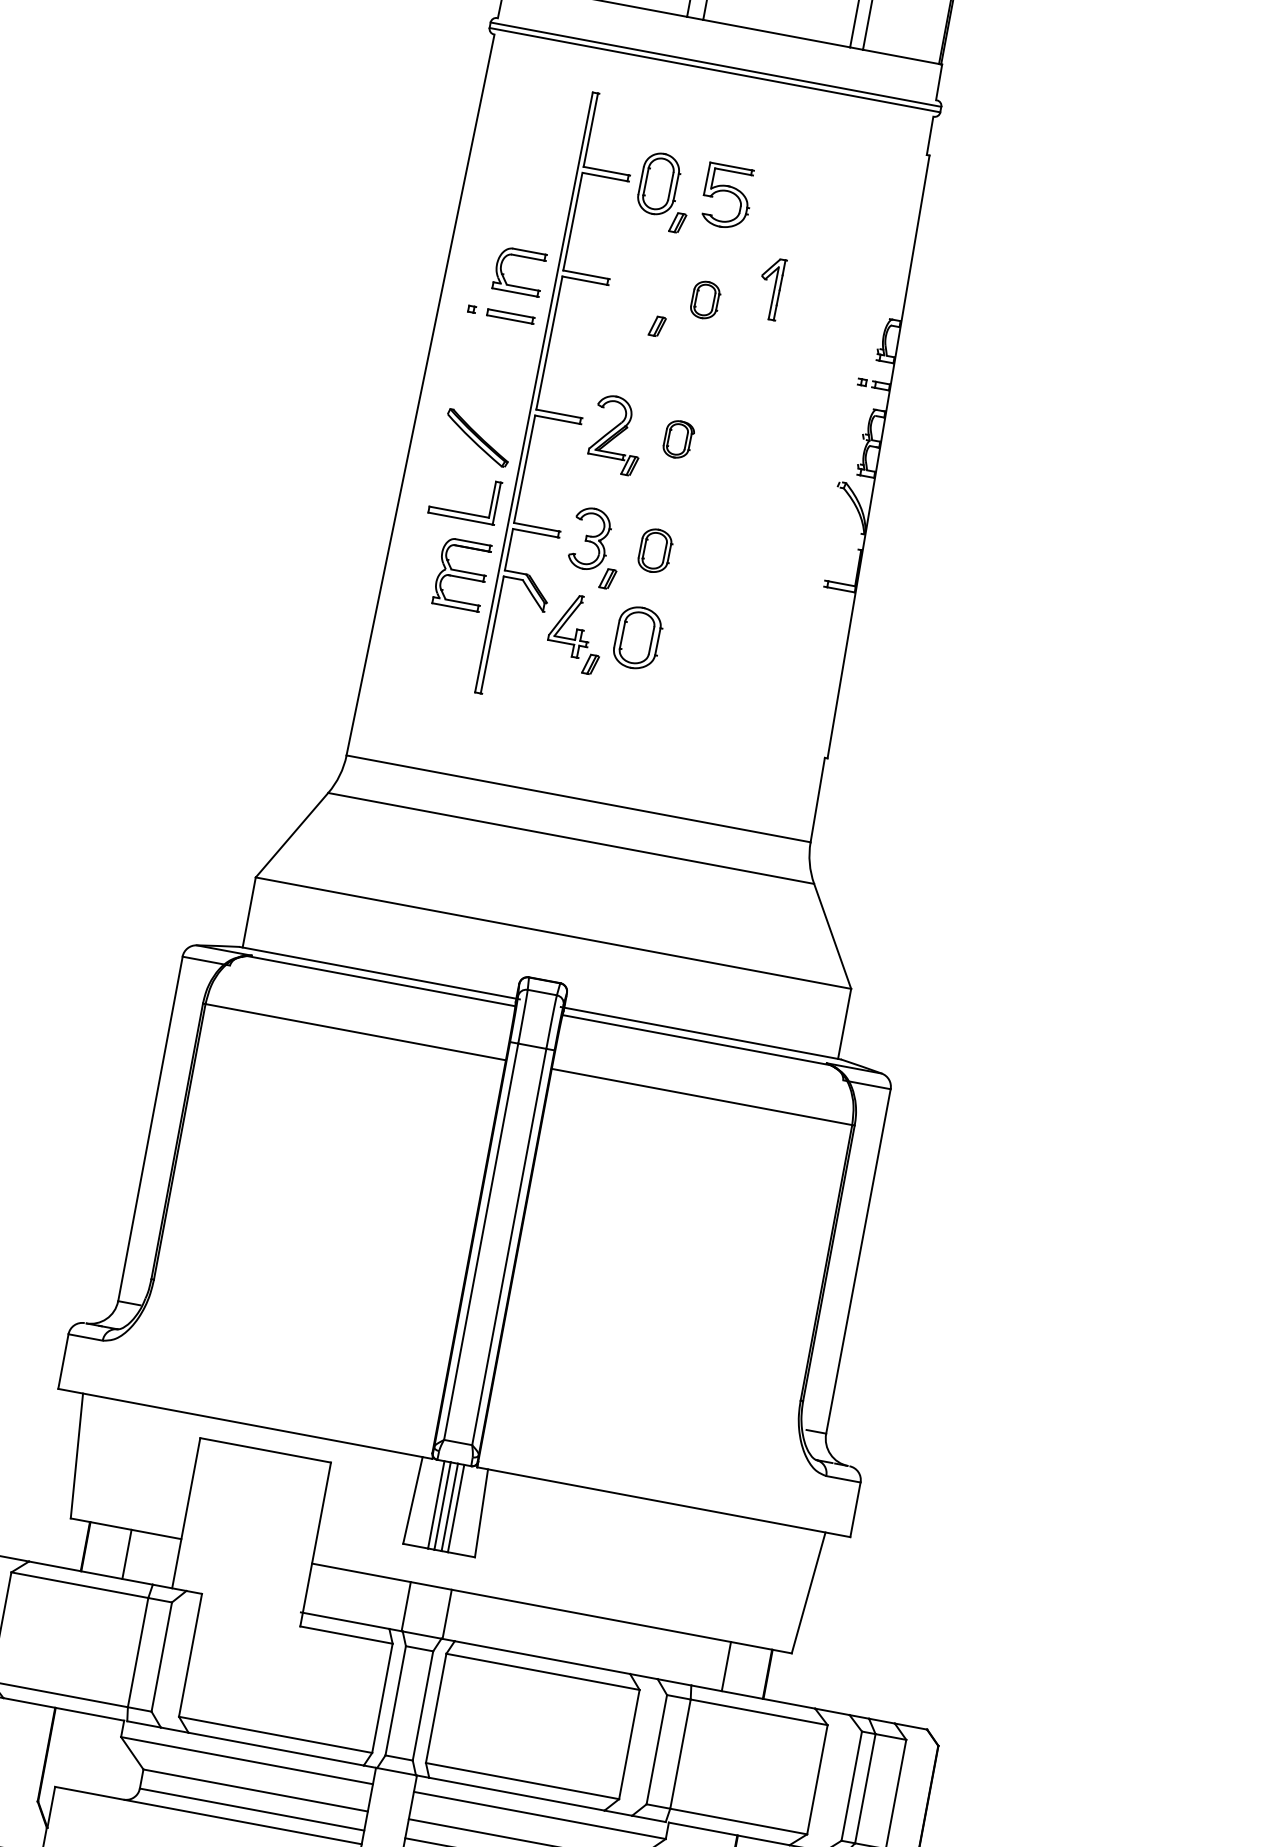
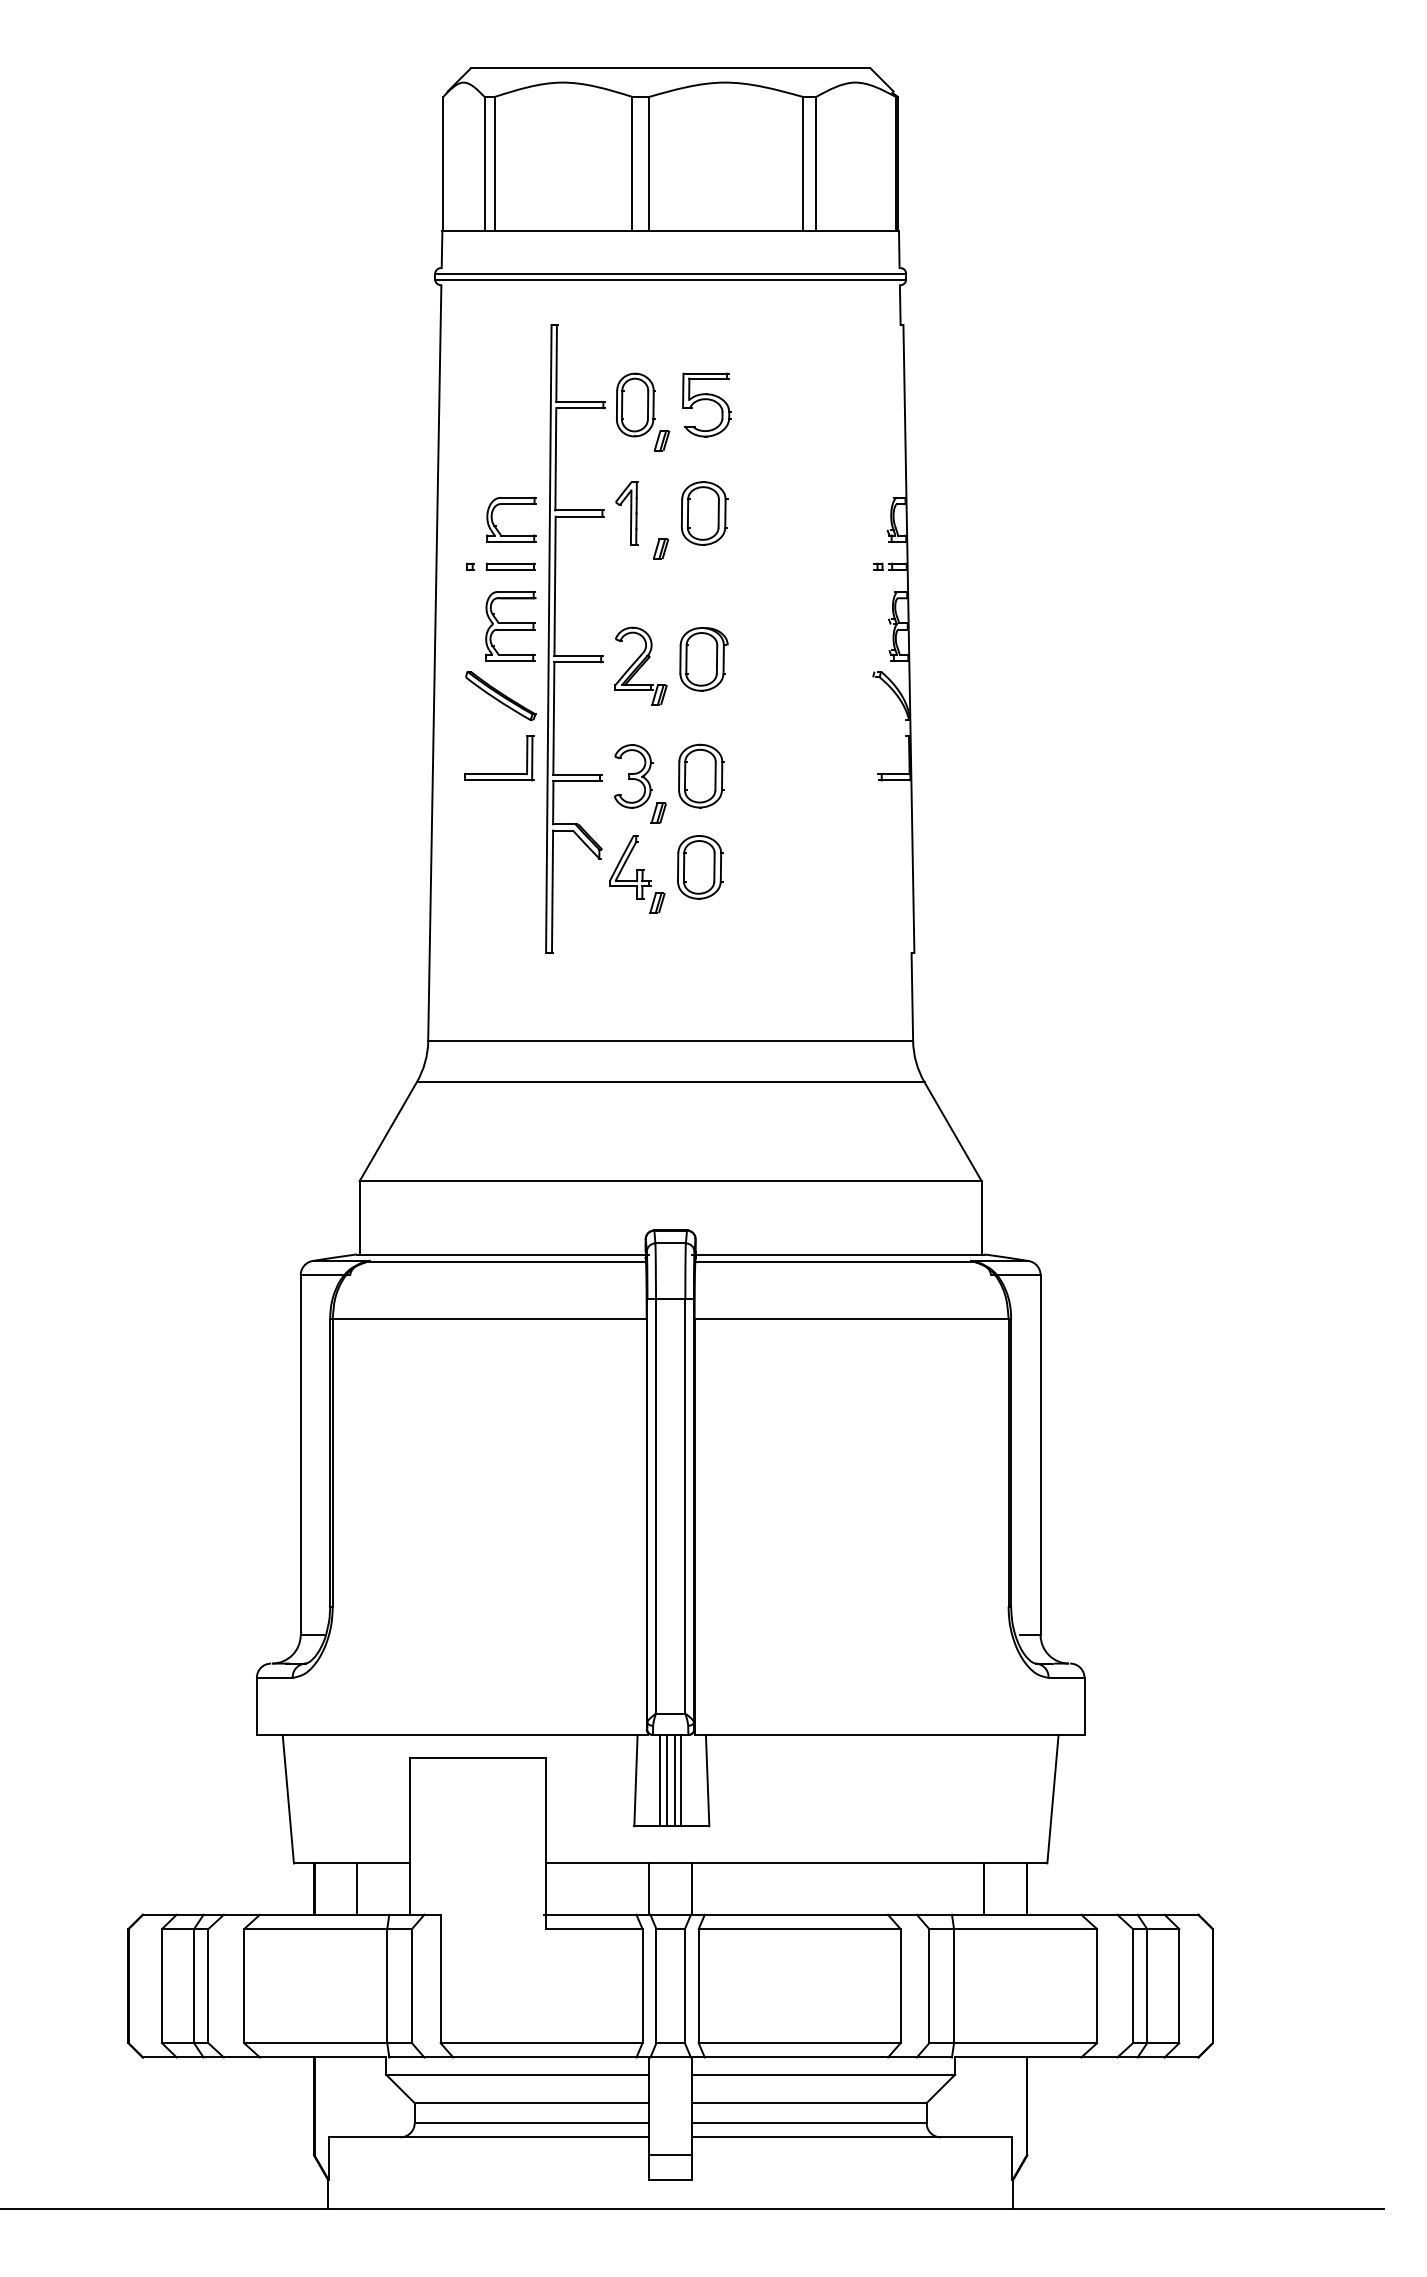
part: (770, 288) -> (626, 513), moved
part: (705, 300) -> (704, 513), size x1.67
part: (678, 439) -> (703, 659), size x1.67
part: (655, 550) -> (701, 775), size x1.43
part: (461, 574) -> (510, 626), moved

